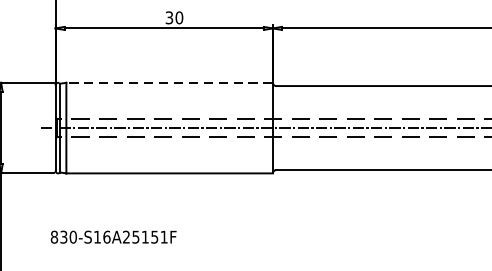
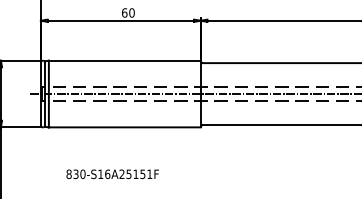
text: (169, 17) -> (124, 12), 30 -> 60
line: (169, 82) -> (124, 60), dashed -> solid
text: (113, 237) -> (112, 174), moved

